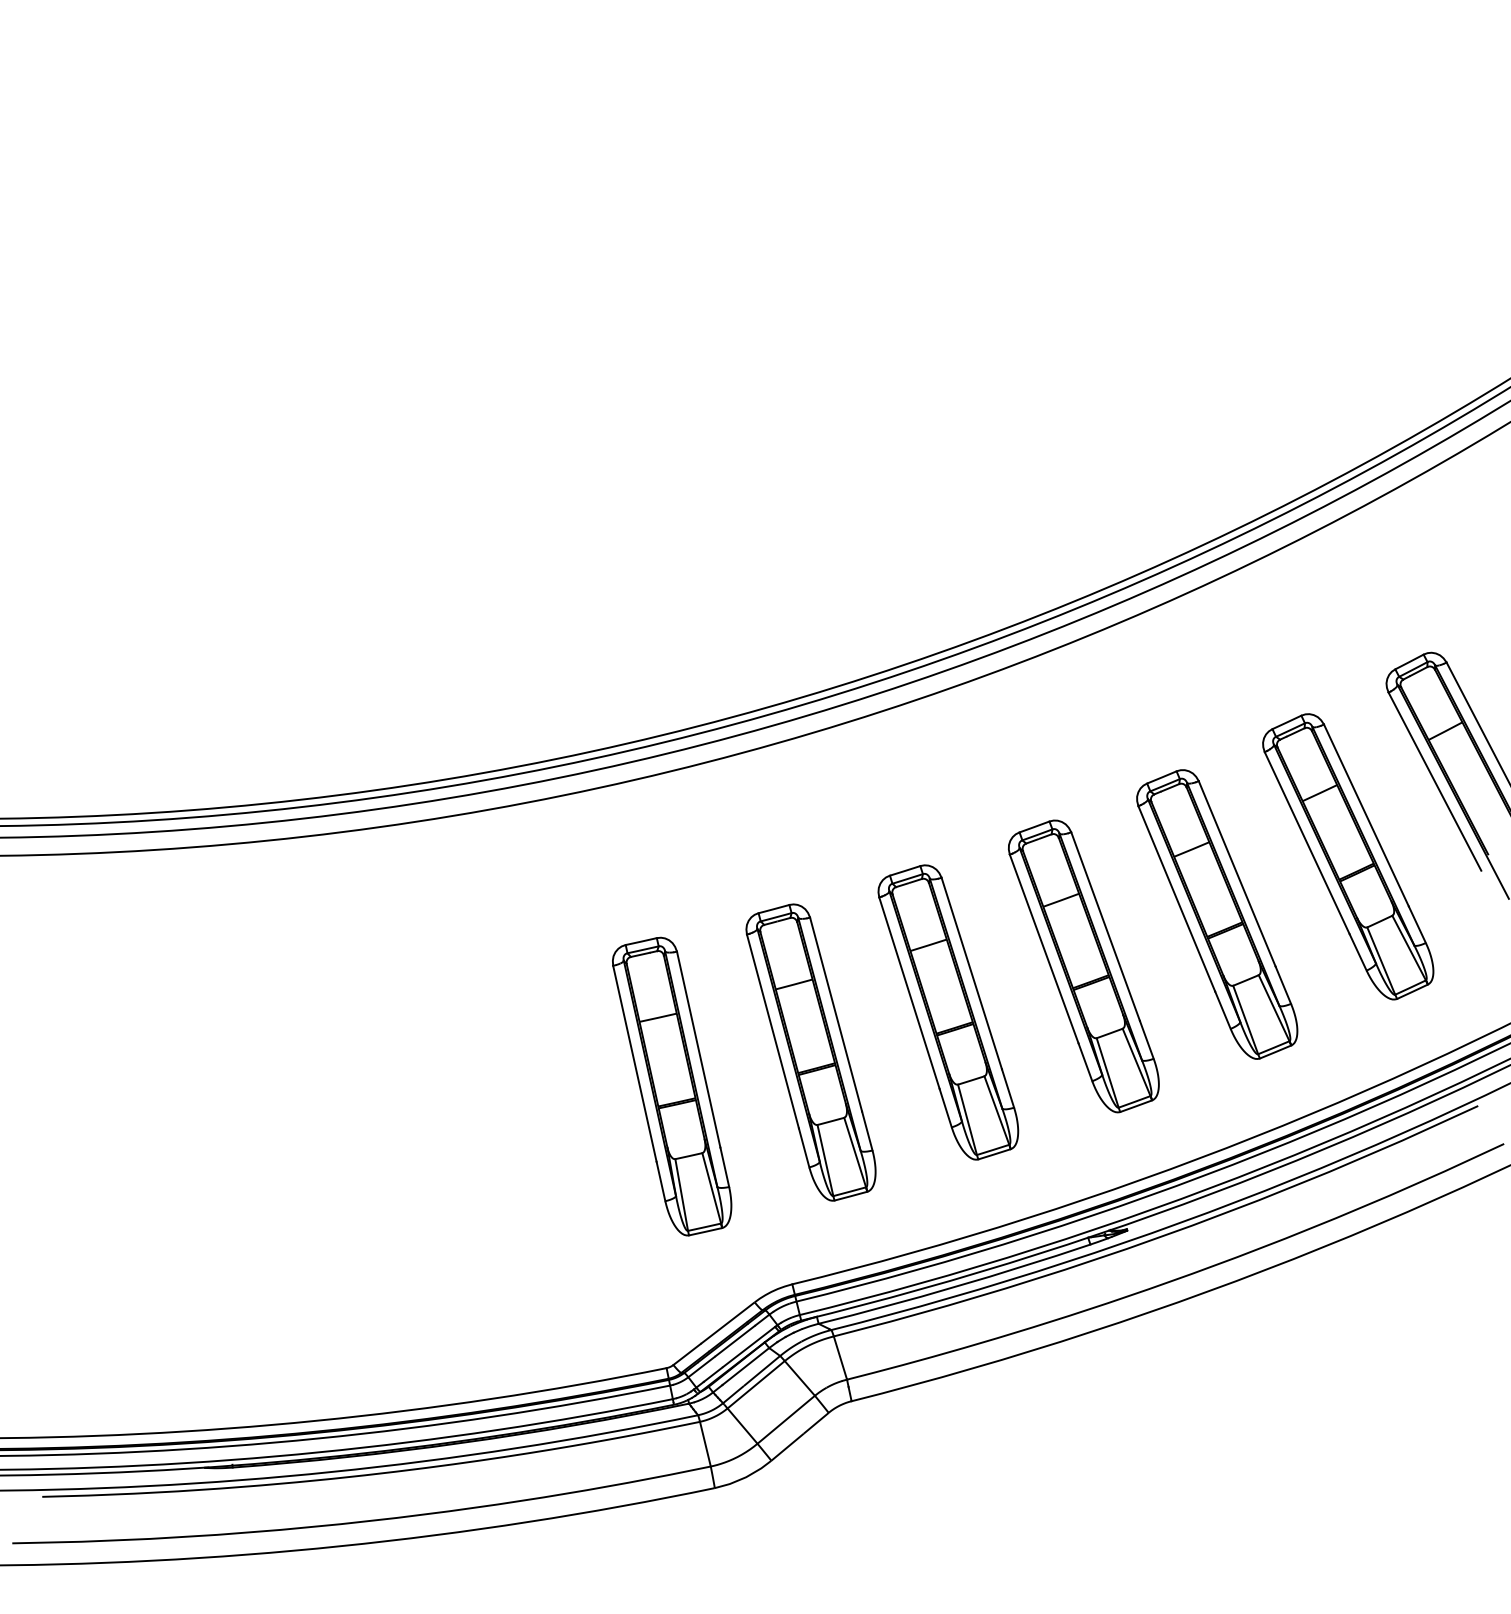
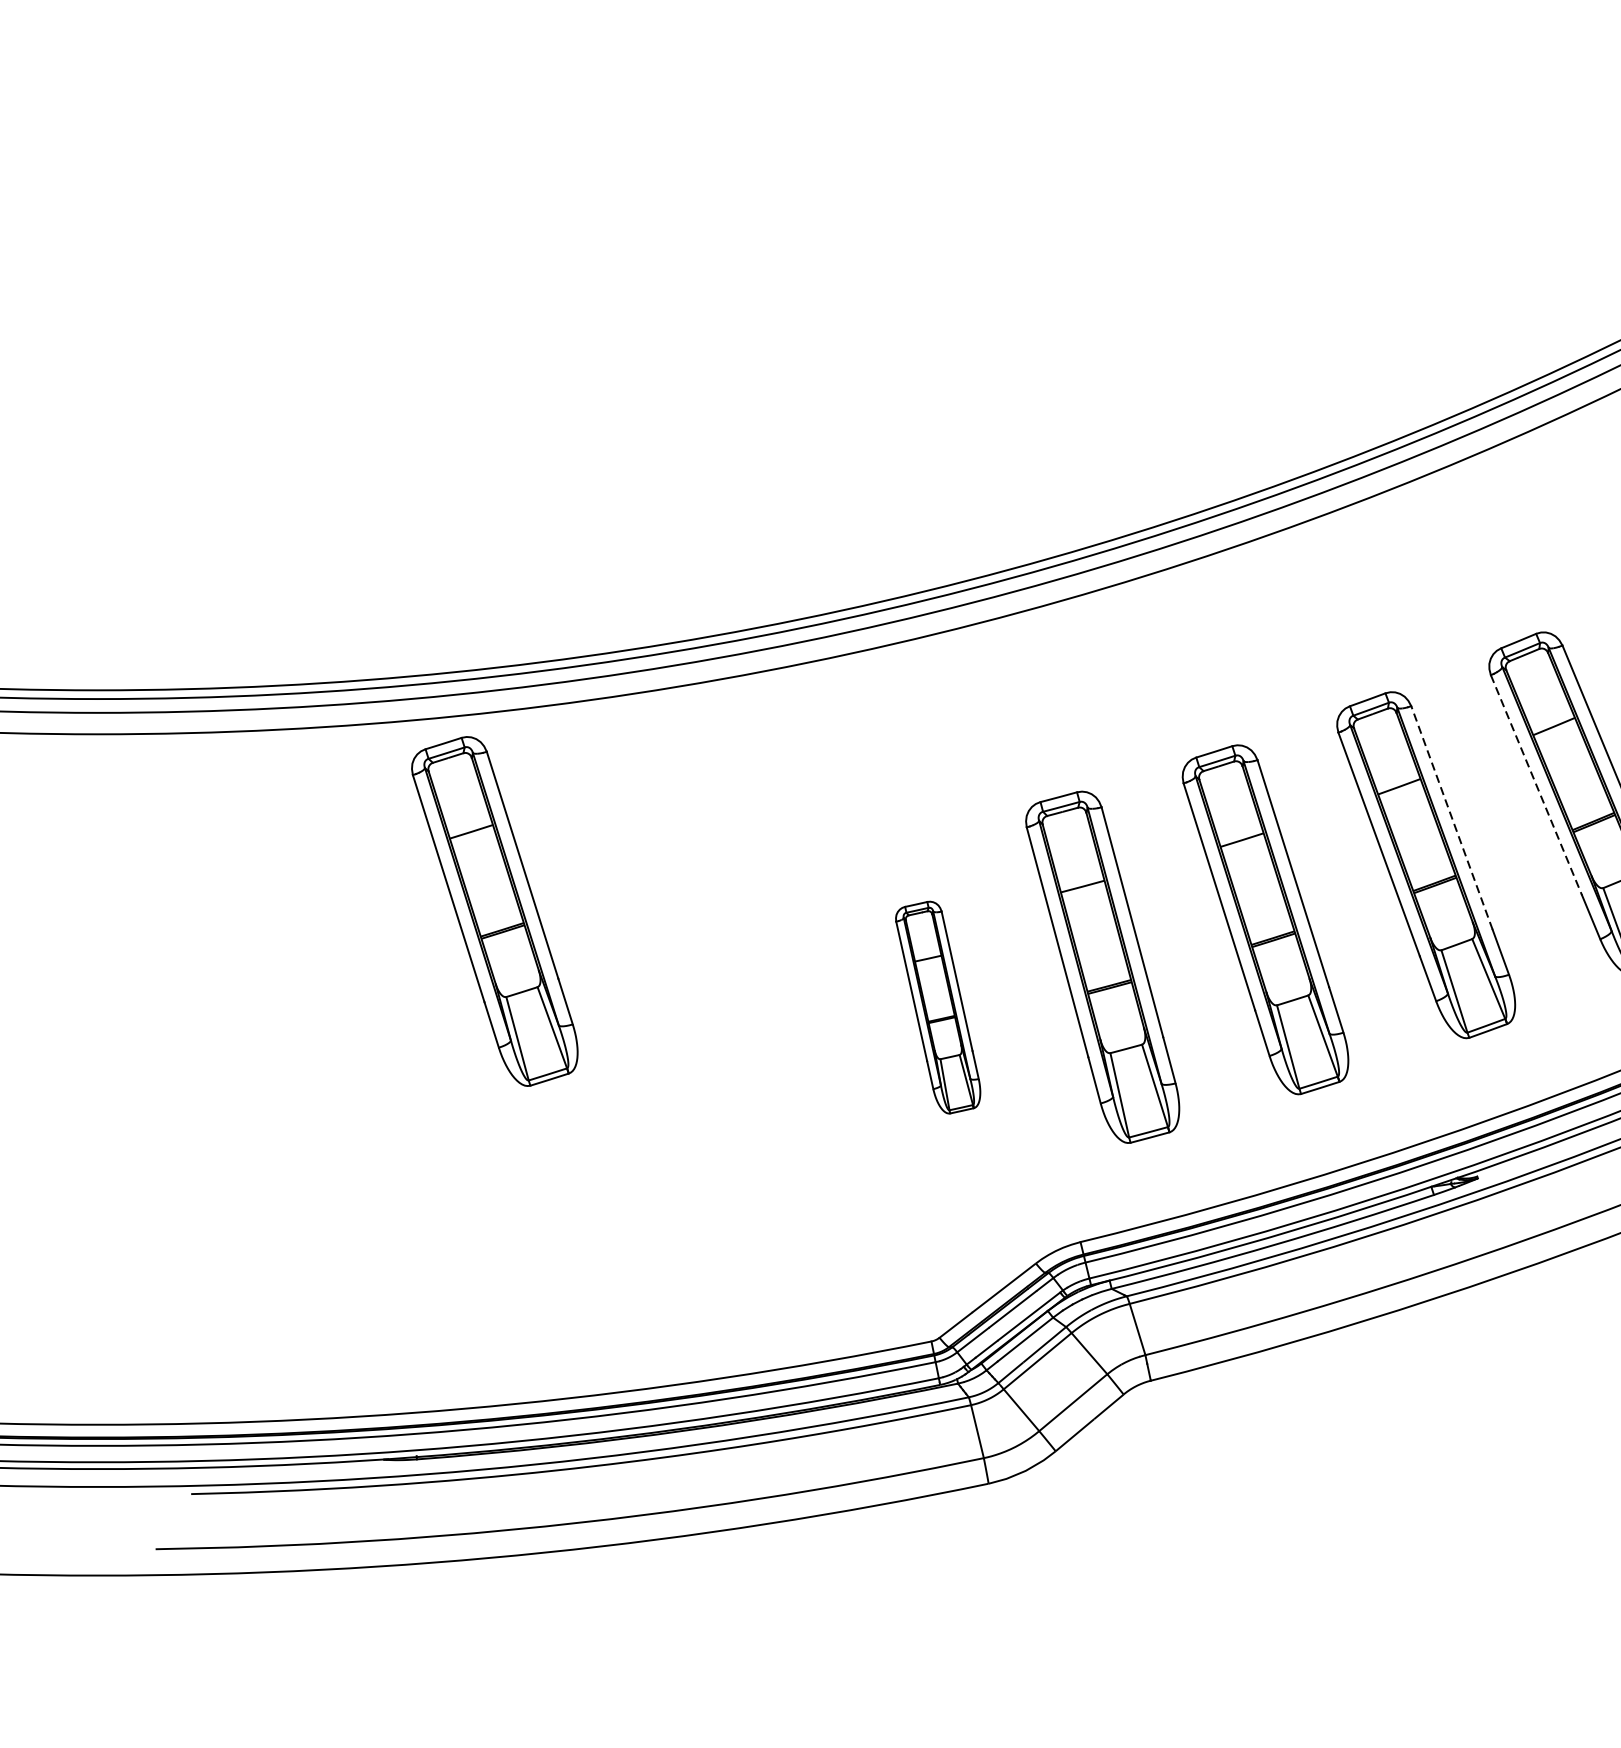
line: (1177, 899) -> (1537, 785), solid -> dashed
line: (1105, 926) -> (1451, 817), solid -> dashed
part: (298, 1005) -> (494, 911), added
part: (672, 1086) -> (938, 1007), size x0.6

